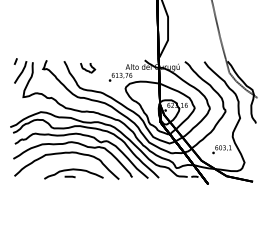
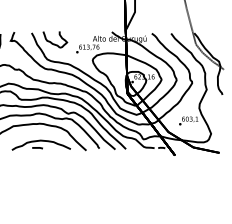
part: (87, 67) -> (54, 39), size x1.67

